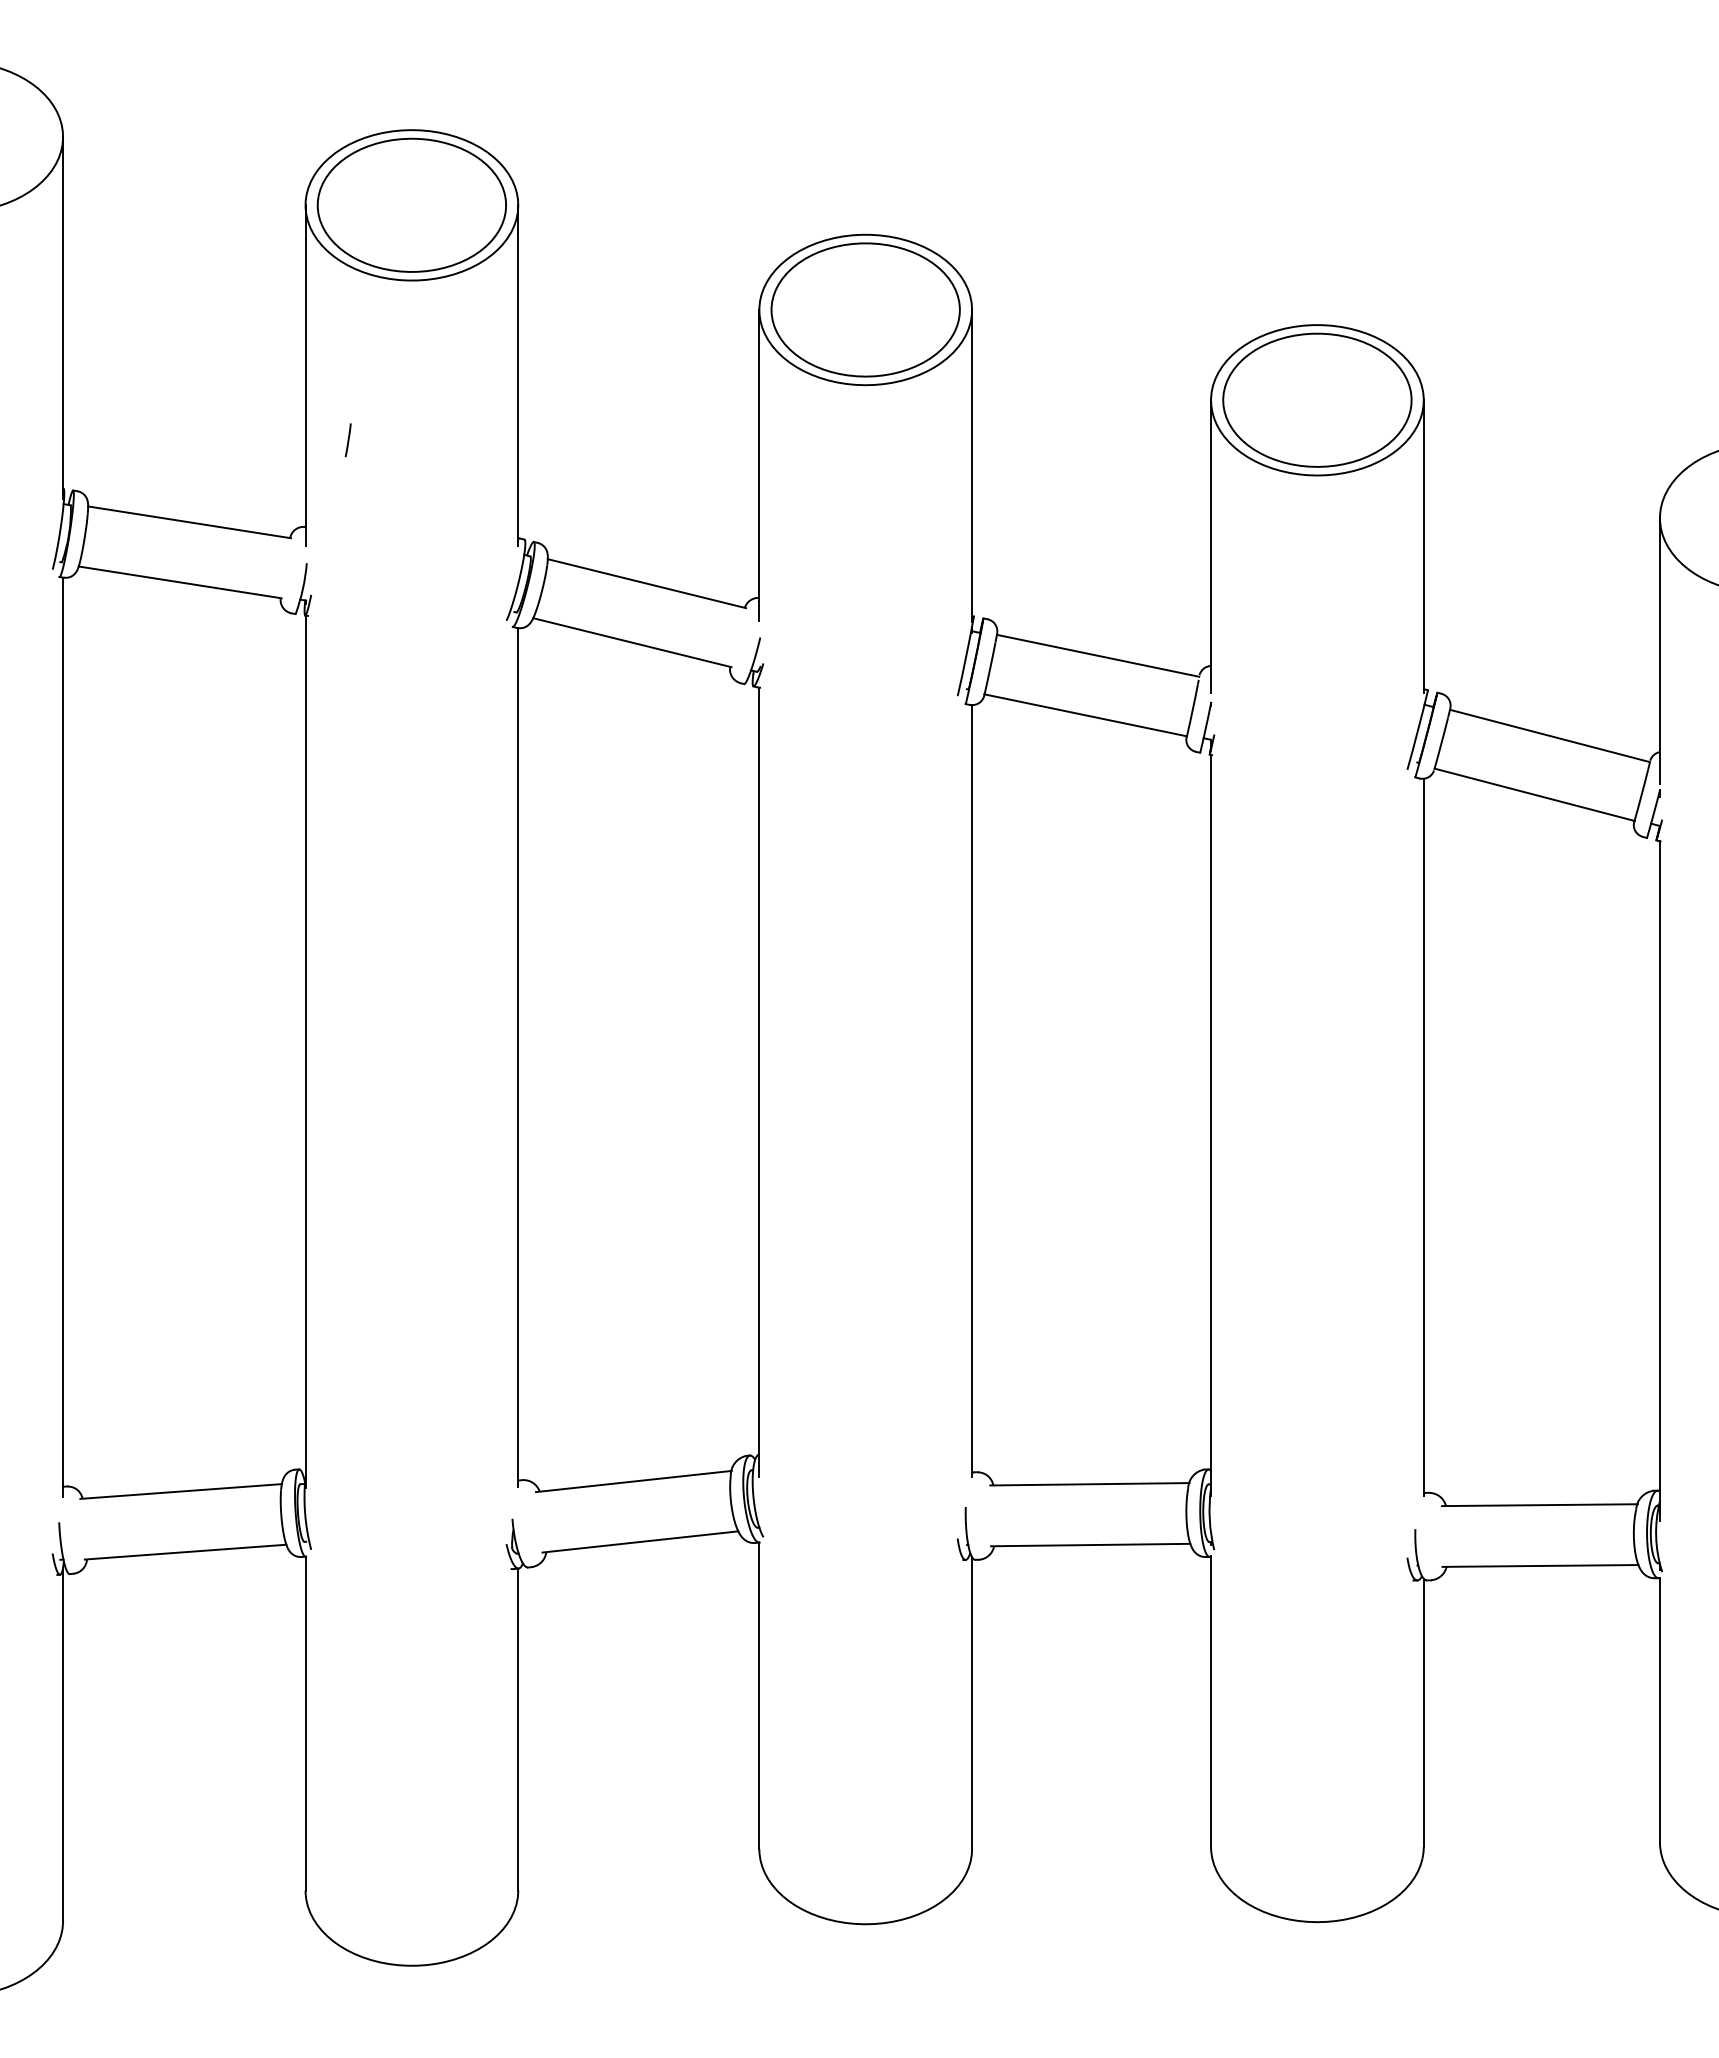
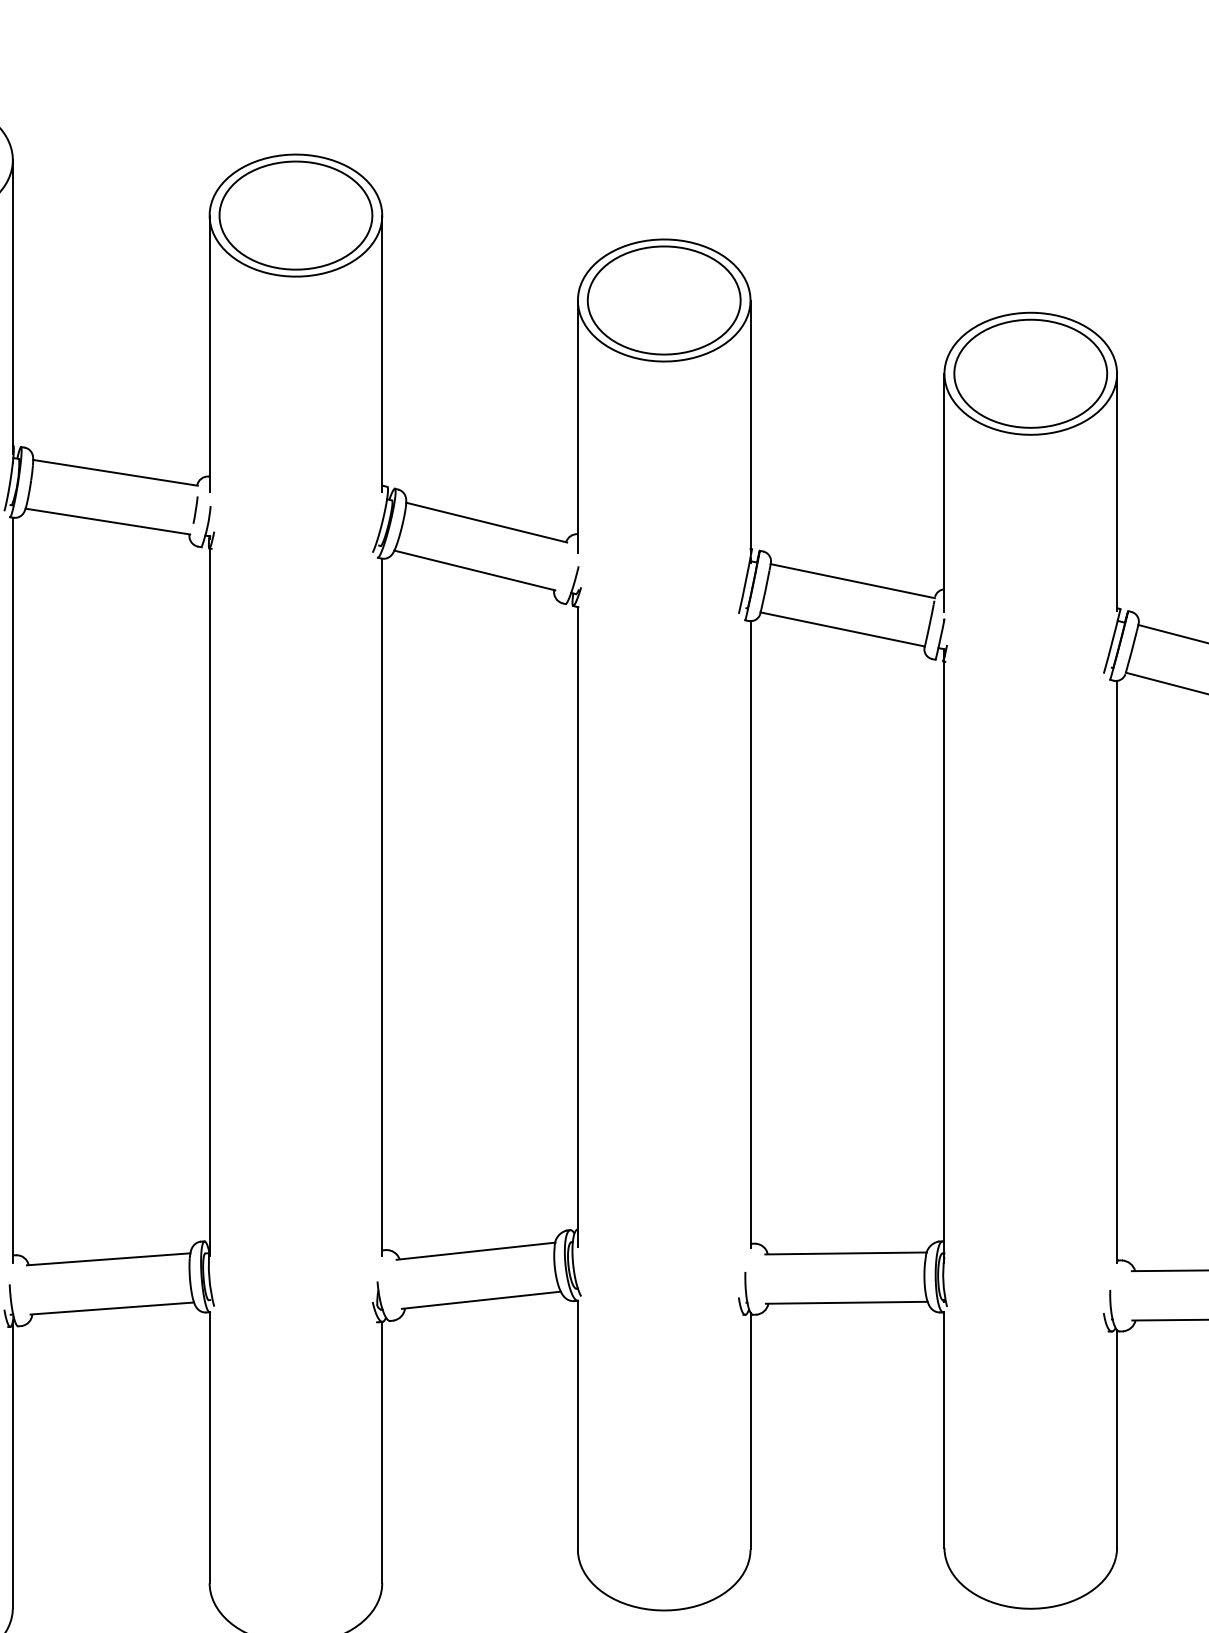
line: (347, 440) -> (194, 510), moved

